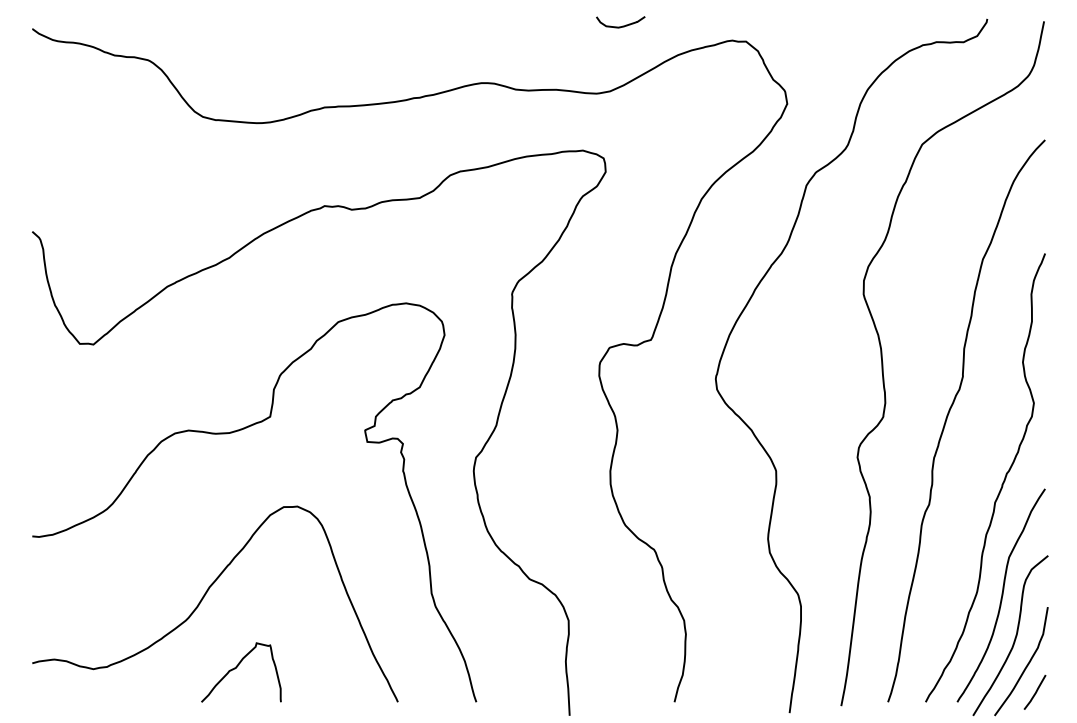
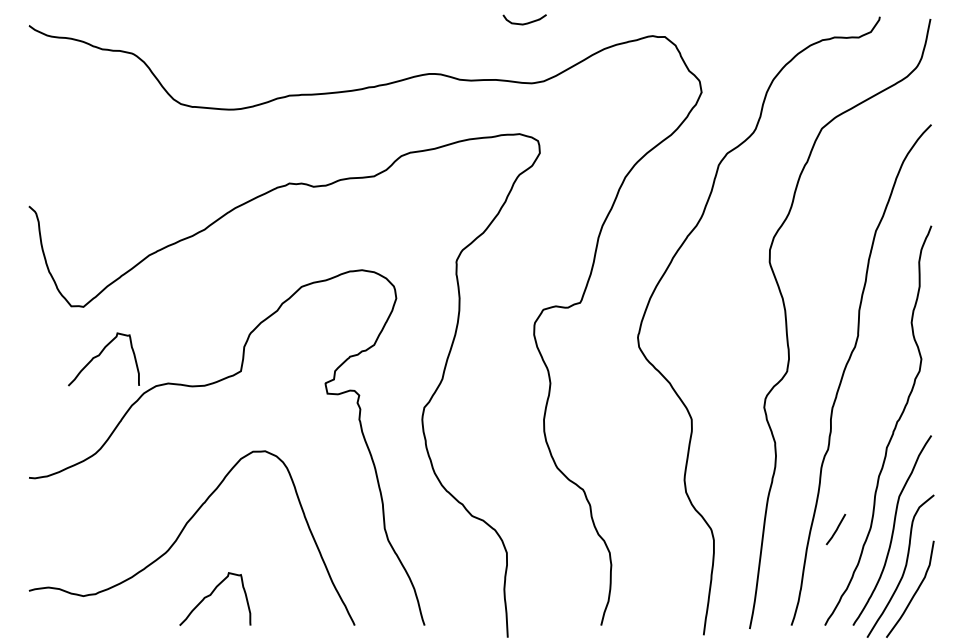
curve: (622, 25) -> (526, 22), moved
curve: (112, 398) -> (100, 354), added
curve: (1035, 691) -> (836, 528), moved

